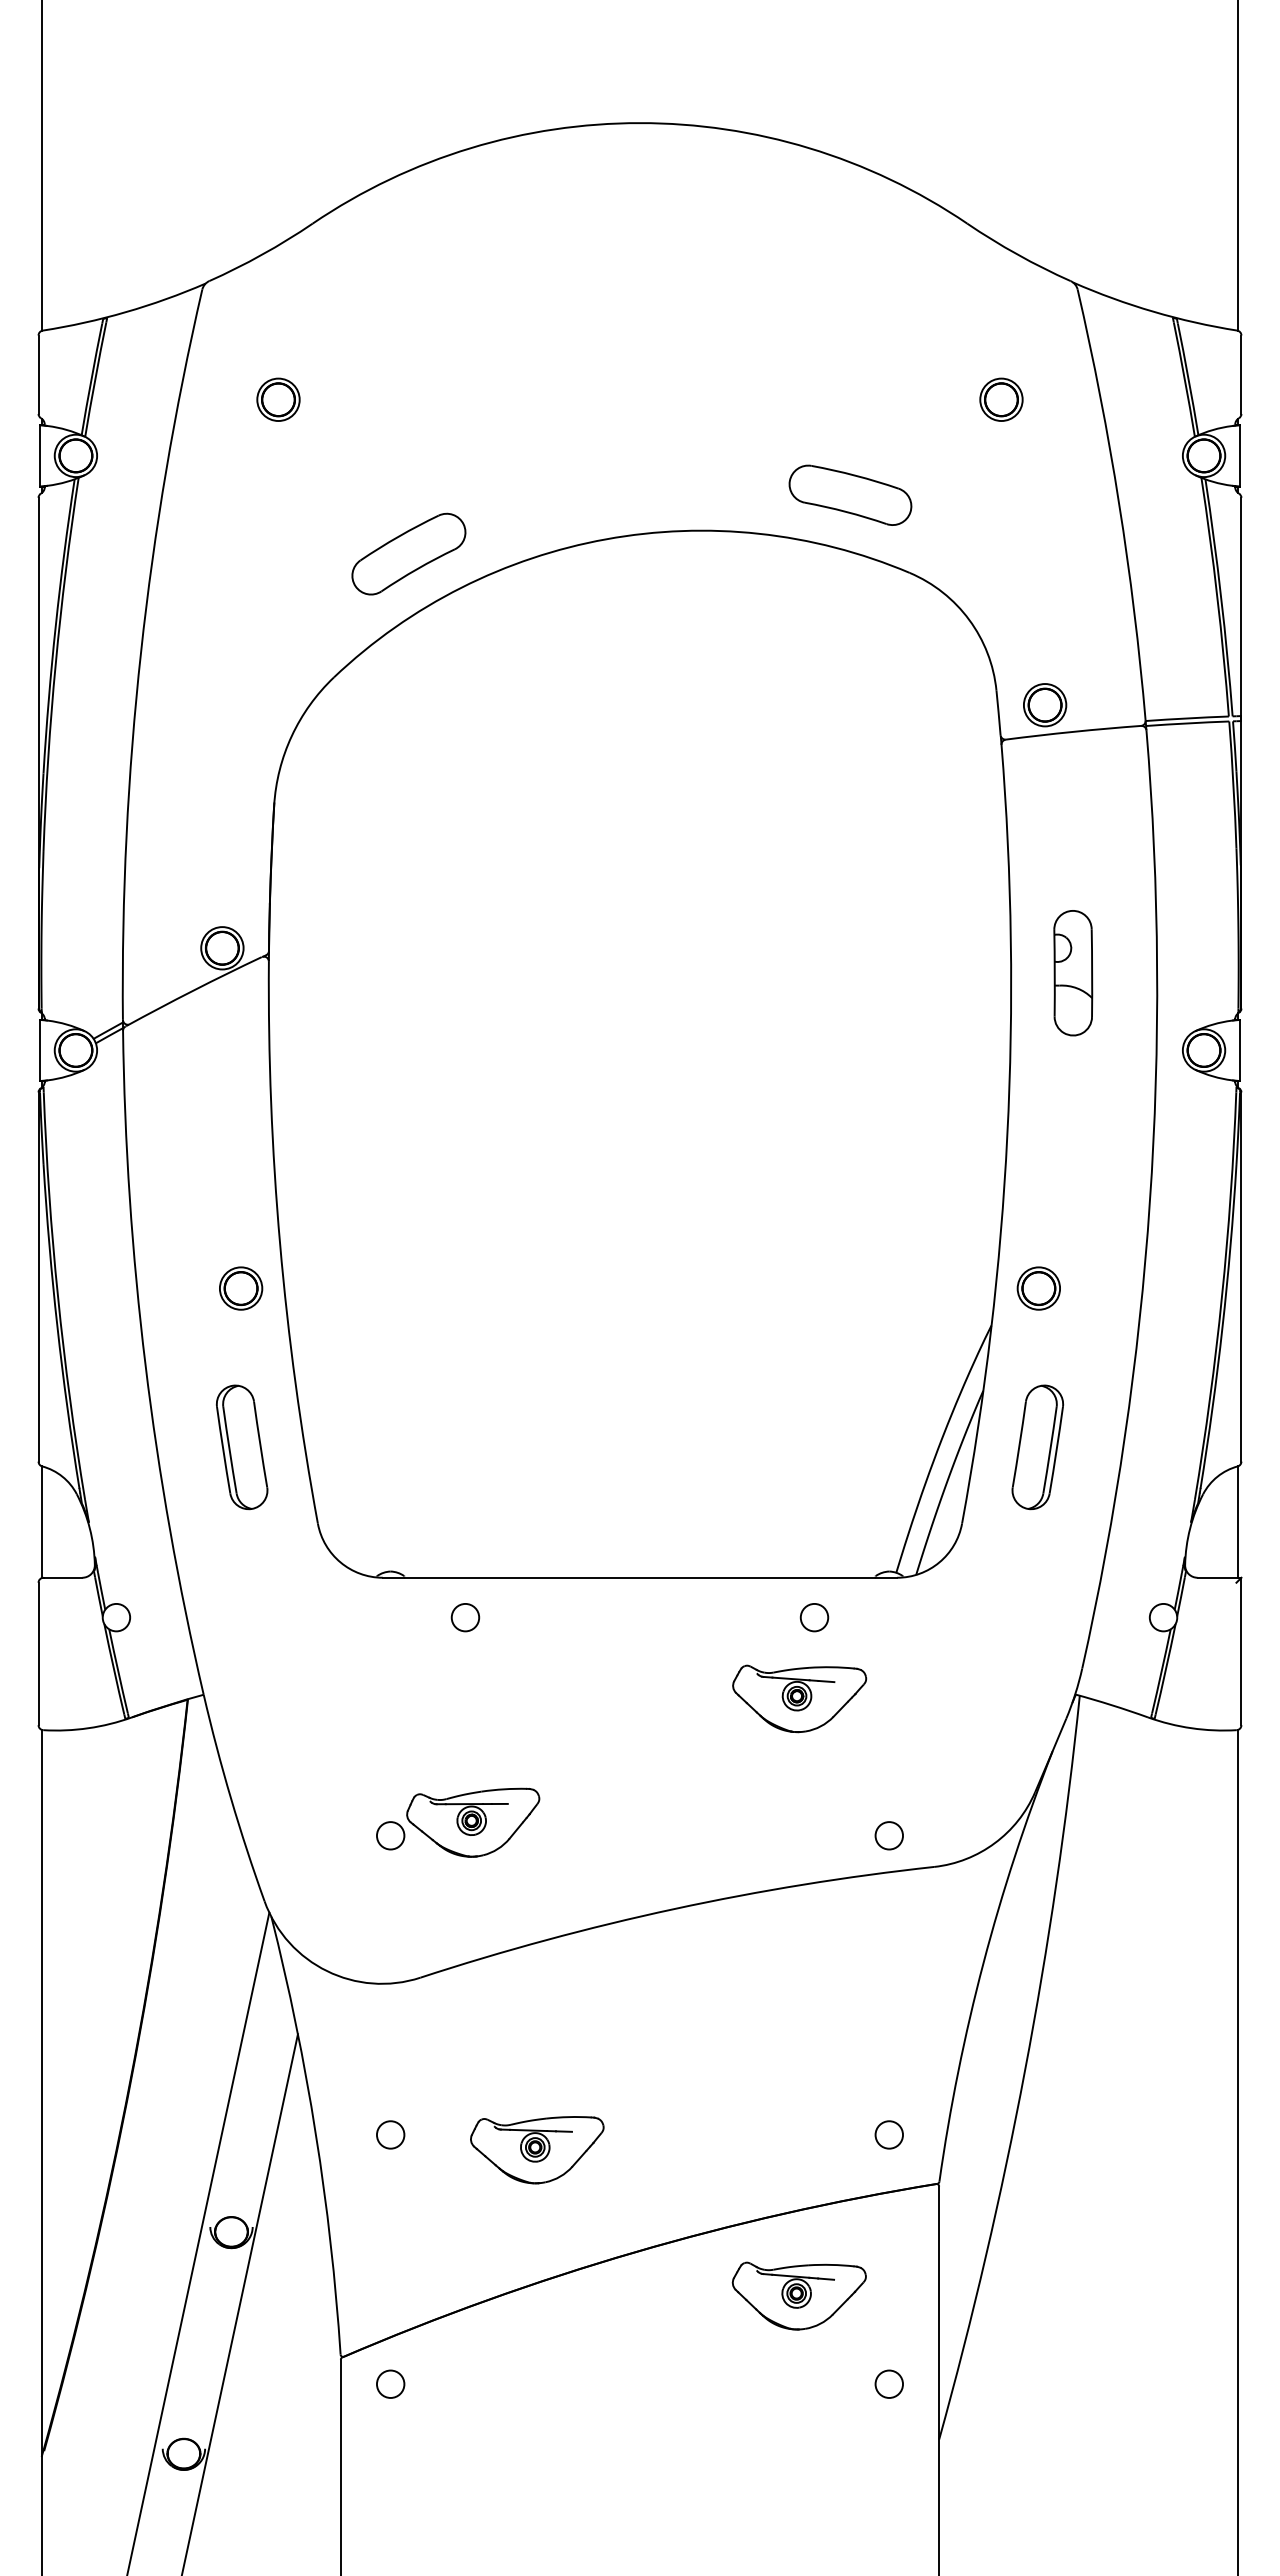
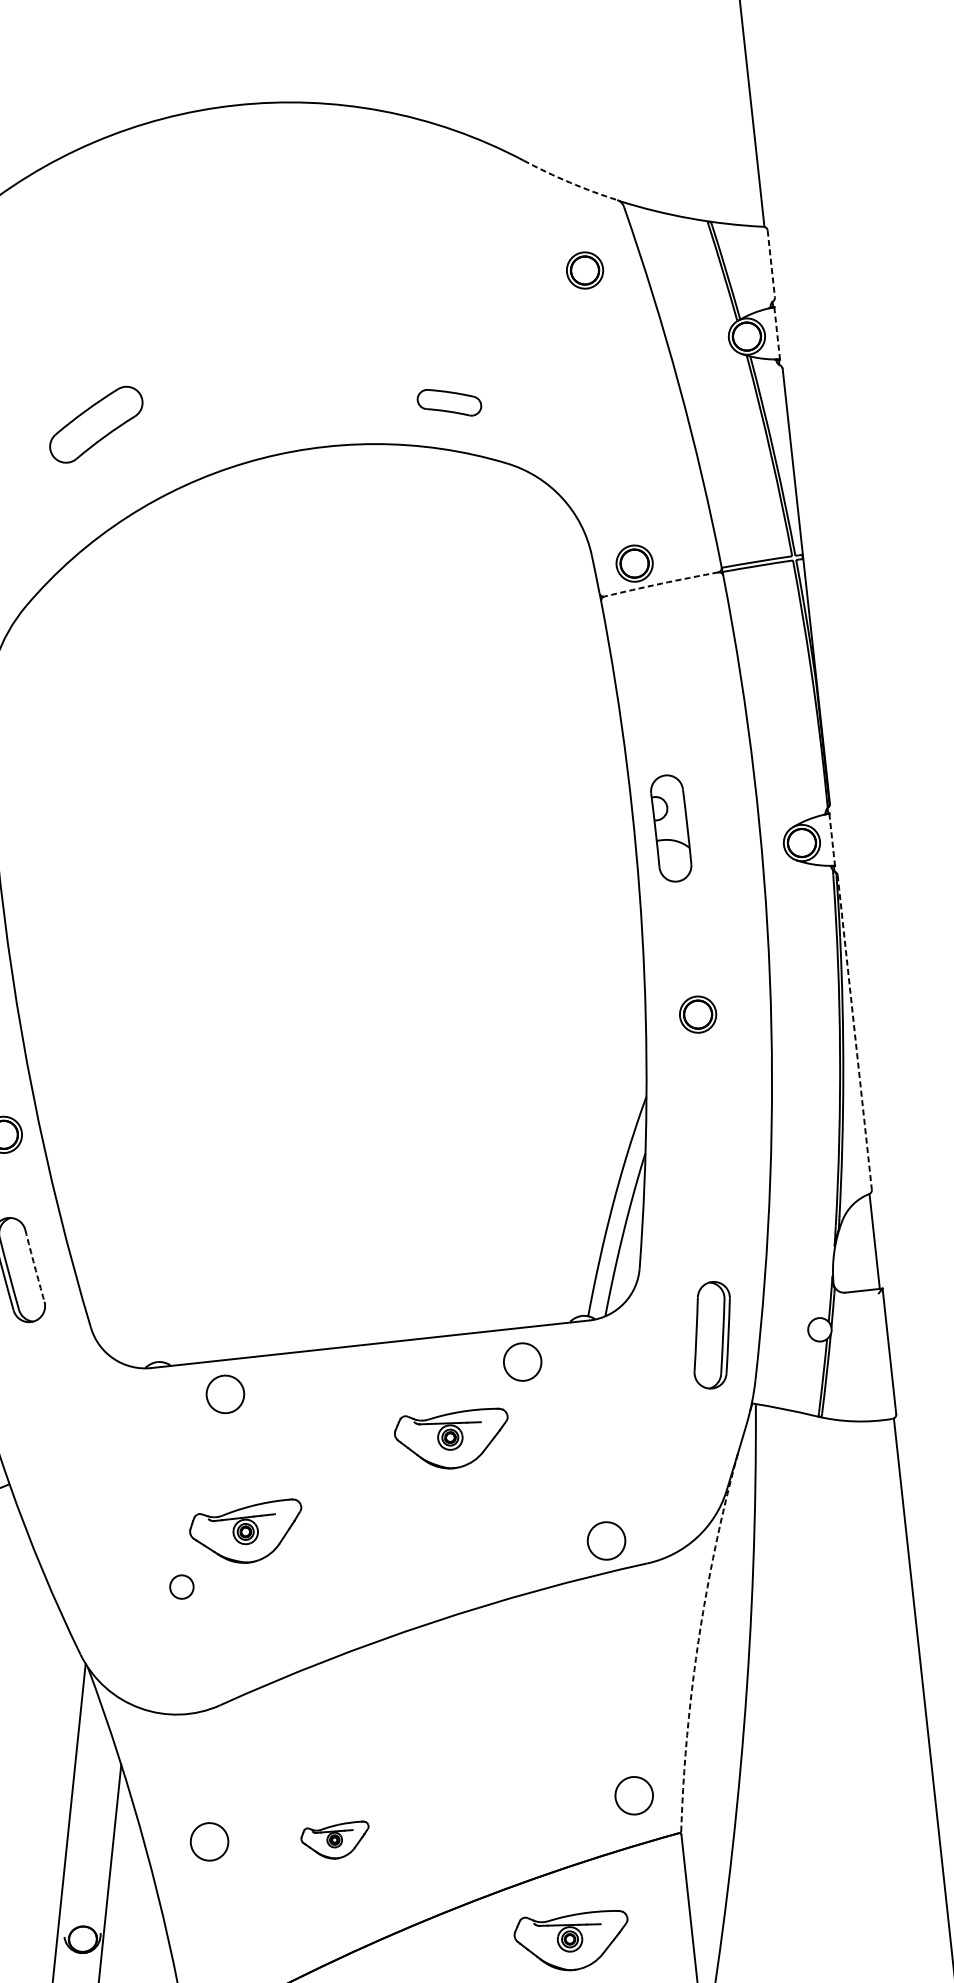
arc: (1017, 254) -> (569, 182), solid -> dashed
line: (1241, 375) -> (771, 264), solid -> dashed
part: (1001, 399) -> (585, 270), moved
line: (1239, 455) -> (777, 332), solid -> dashed
part: (850, 494) -> (449, 402), size x0.6
part: (408, 553) -> (95, 424), moved
arc: (1073, 731) -> (661, 583), solid -> dashed
part: (1073, 973) -> (671, 828), moved
line: (1239, 1050) -> (832, 839), solid -> dashed
line: (1241, 1277) -> (854, 1032), solid -> dashed
part: (1038, 1288) -> (697, 1014), moved
arc: (260, 1444) -> (34, 1265), solid -> dashed
part: (1037, 1447) -> (711, 1335), moved
circle: (465, 1617) -> (225, 1394), size x1.6
circle: (814, 1617) -> (522, 1361), size x1.6
part: (799, 1698) -> (452, 1439), moved
part: (473, 1822) -> (247, 1533), moved
circle: (889, 1835) -> (606, 1540), size x1.6
arc: (983, 1963) -> (698, 1641), solid -> dashed
circle: (390, 2134) -> (209, 1841), size x1.6
circle: (889, 2134) -> (634, 1795), size x1.6
part: (537, 2150) -> (336, 1841), size x0.6

